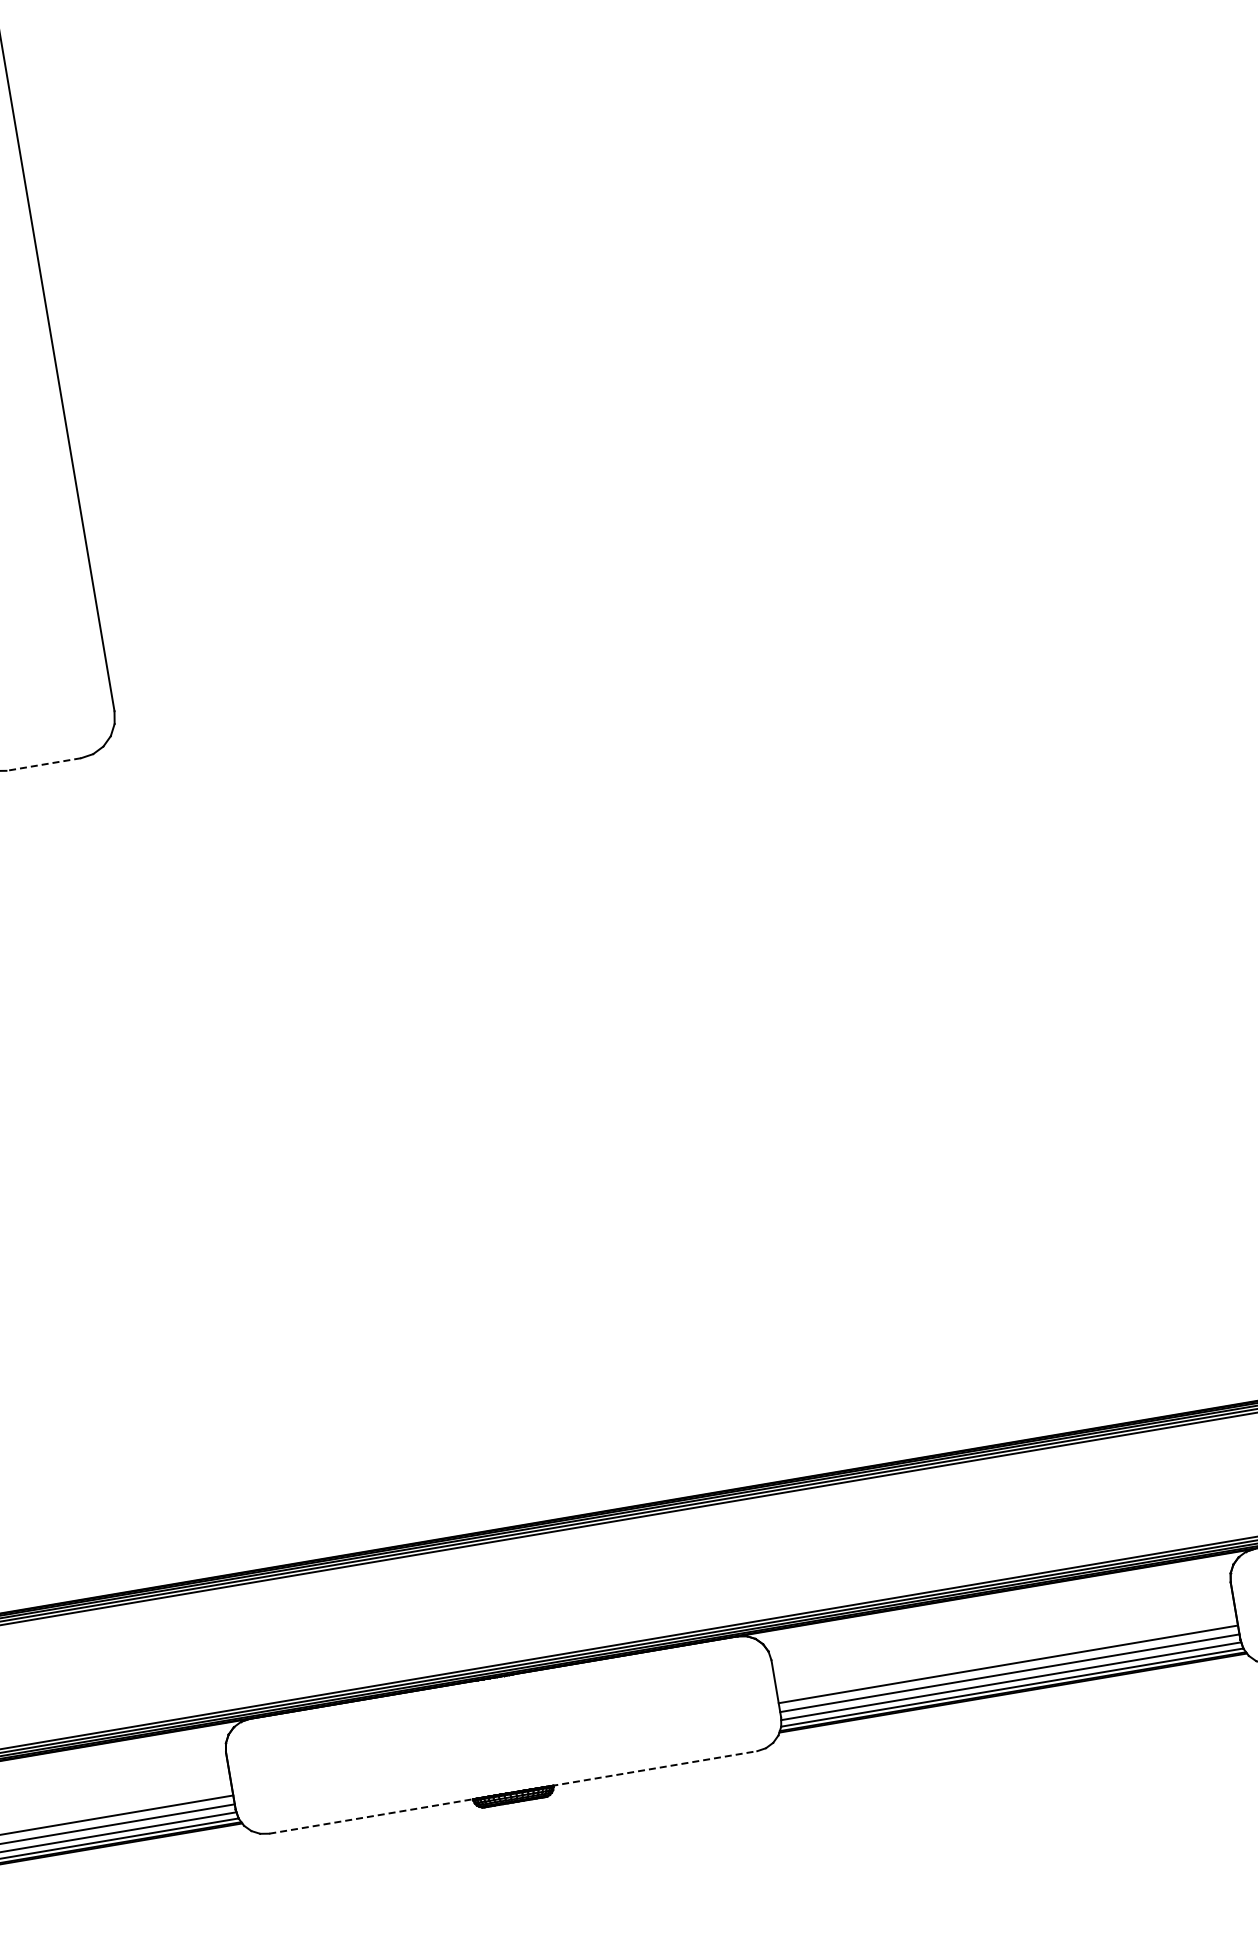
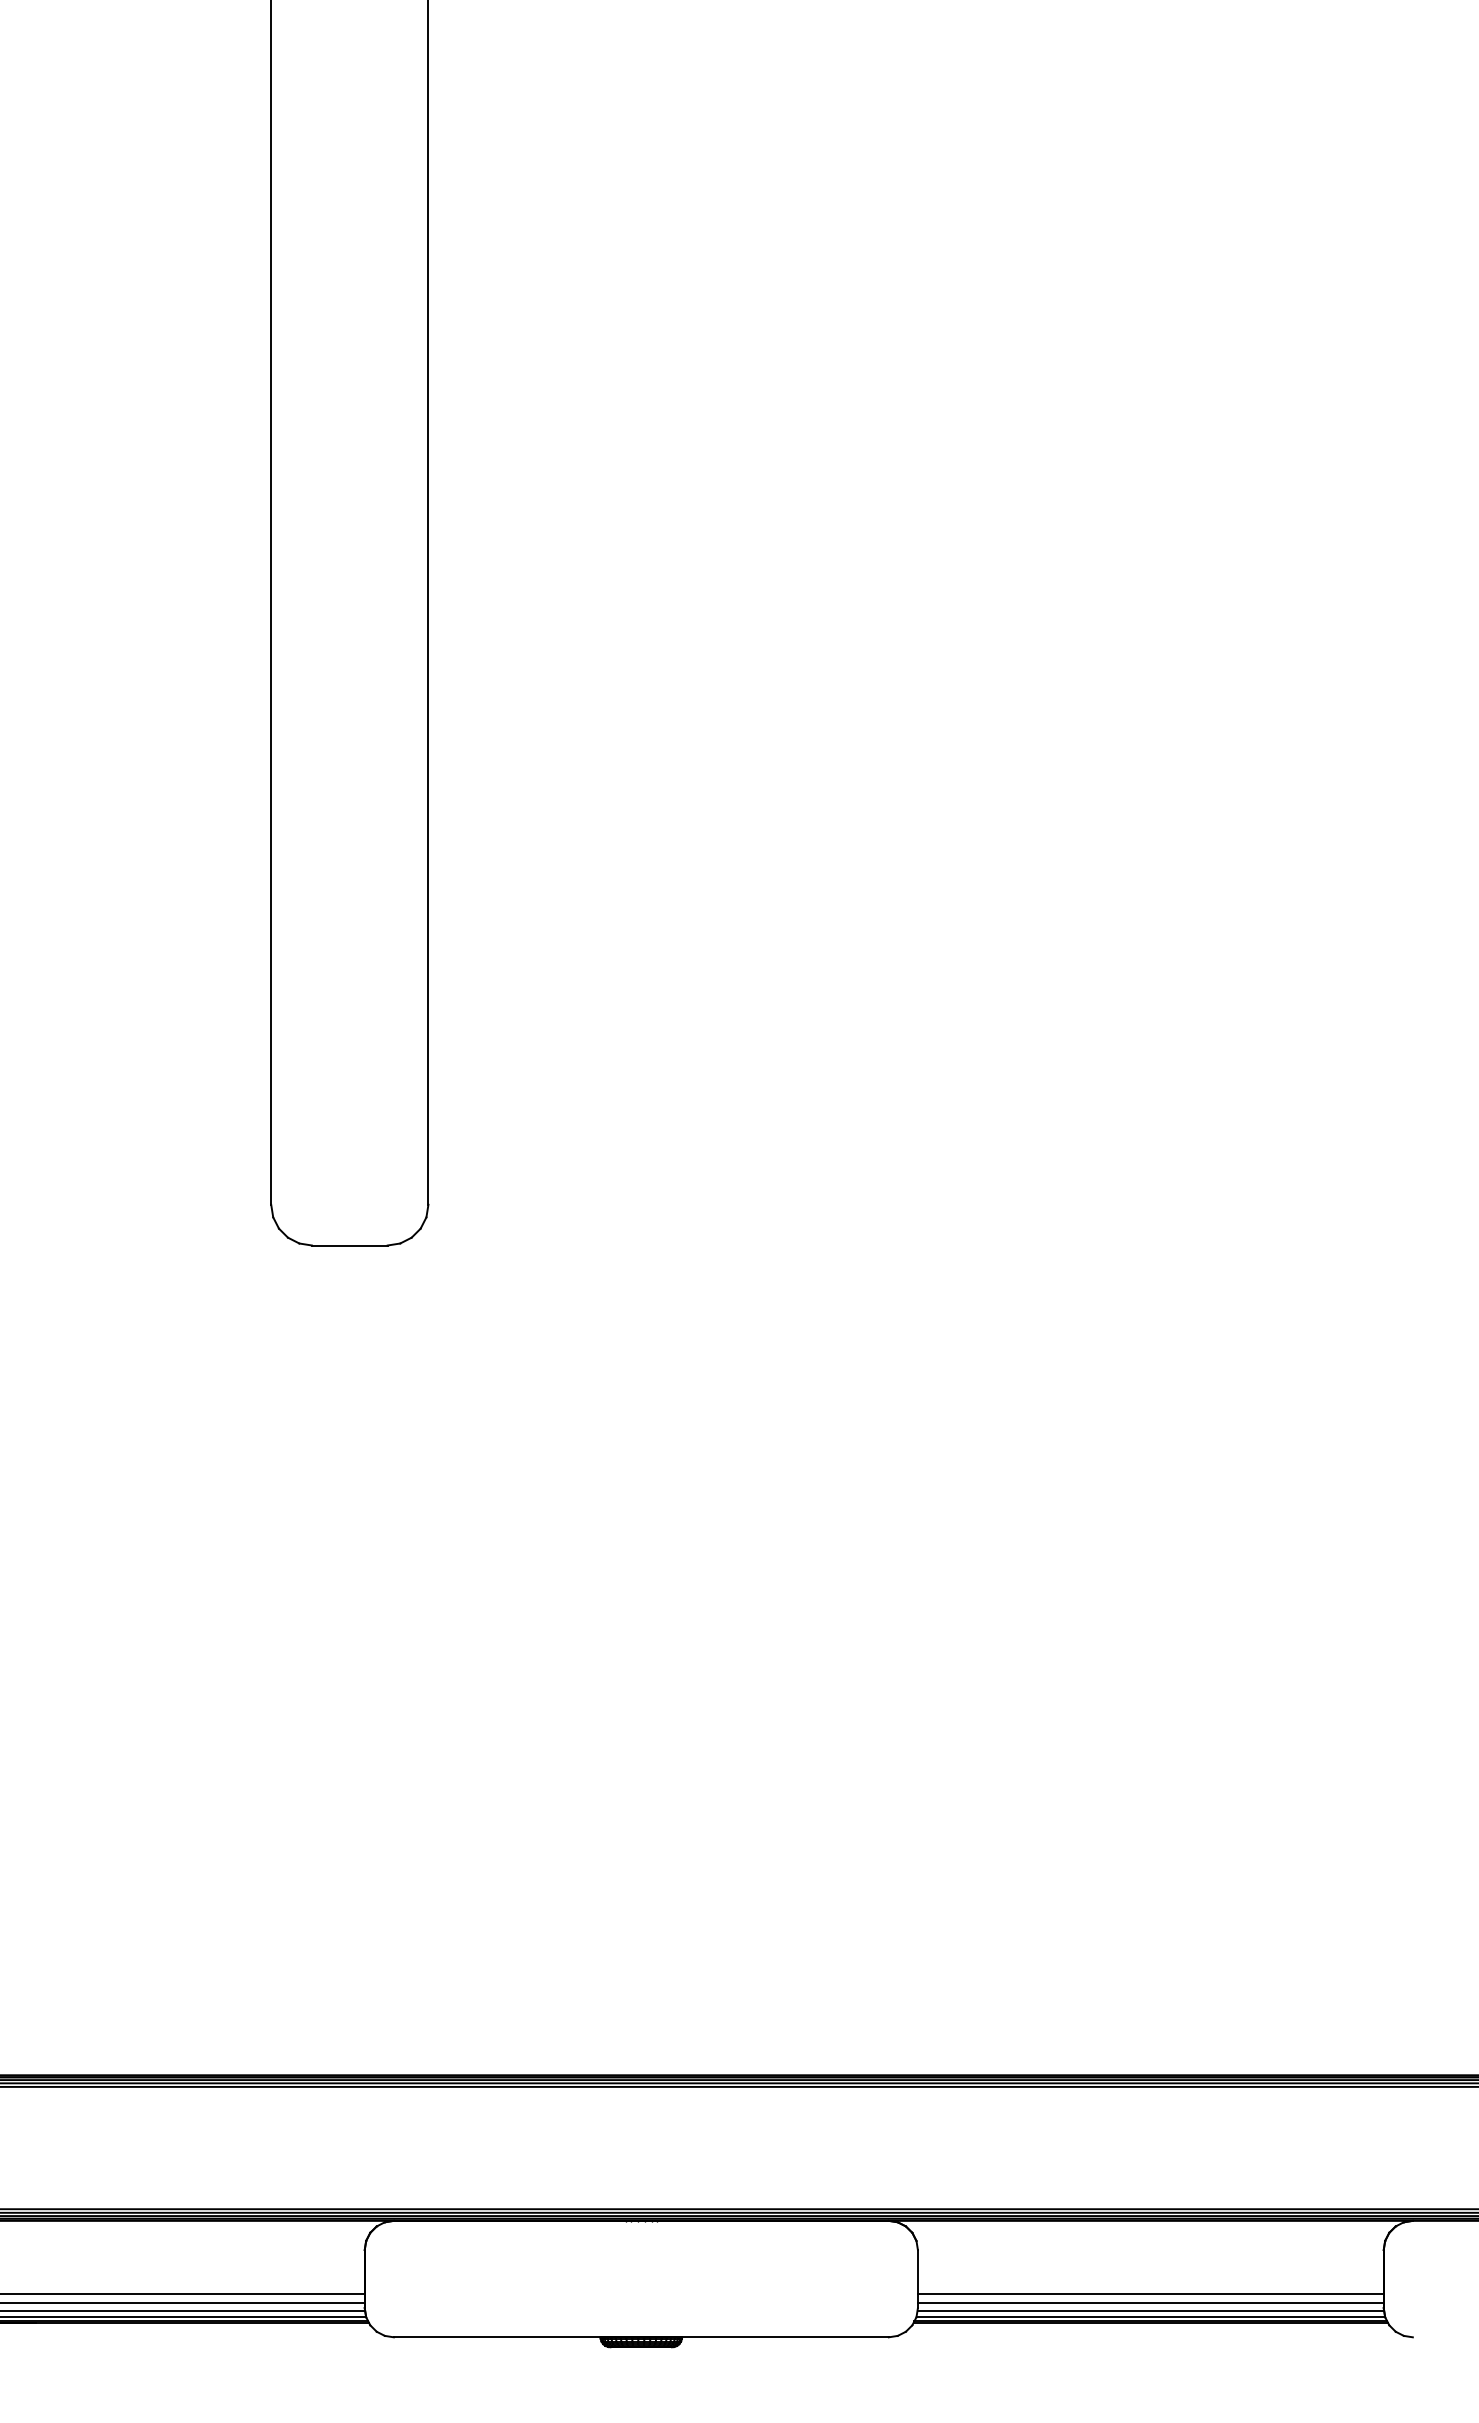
line: (43, 764) -> (349, 1245), dashed -> solid
line: (513, 1792) -> (641, 2337), dashed -> solid

